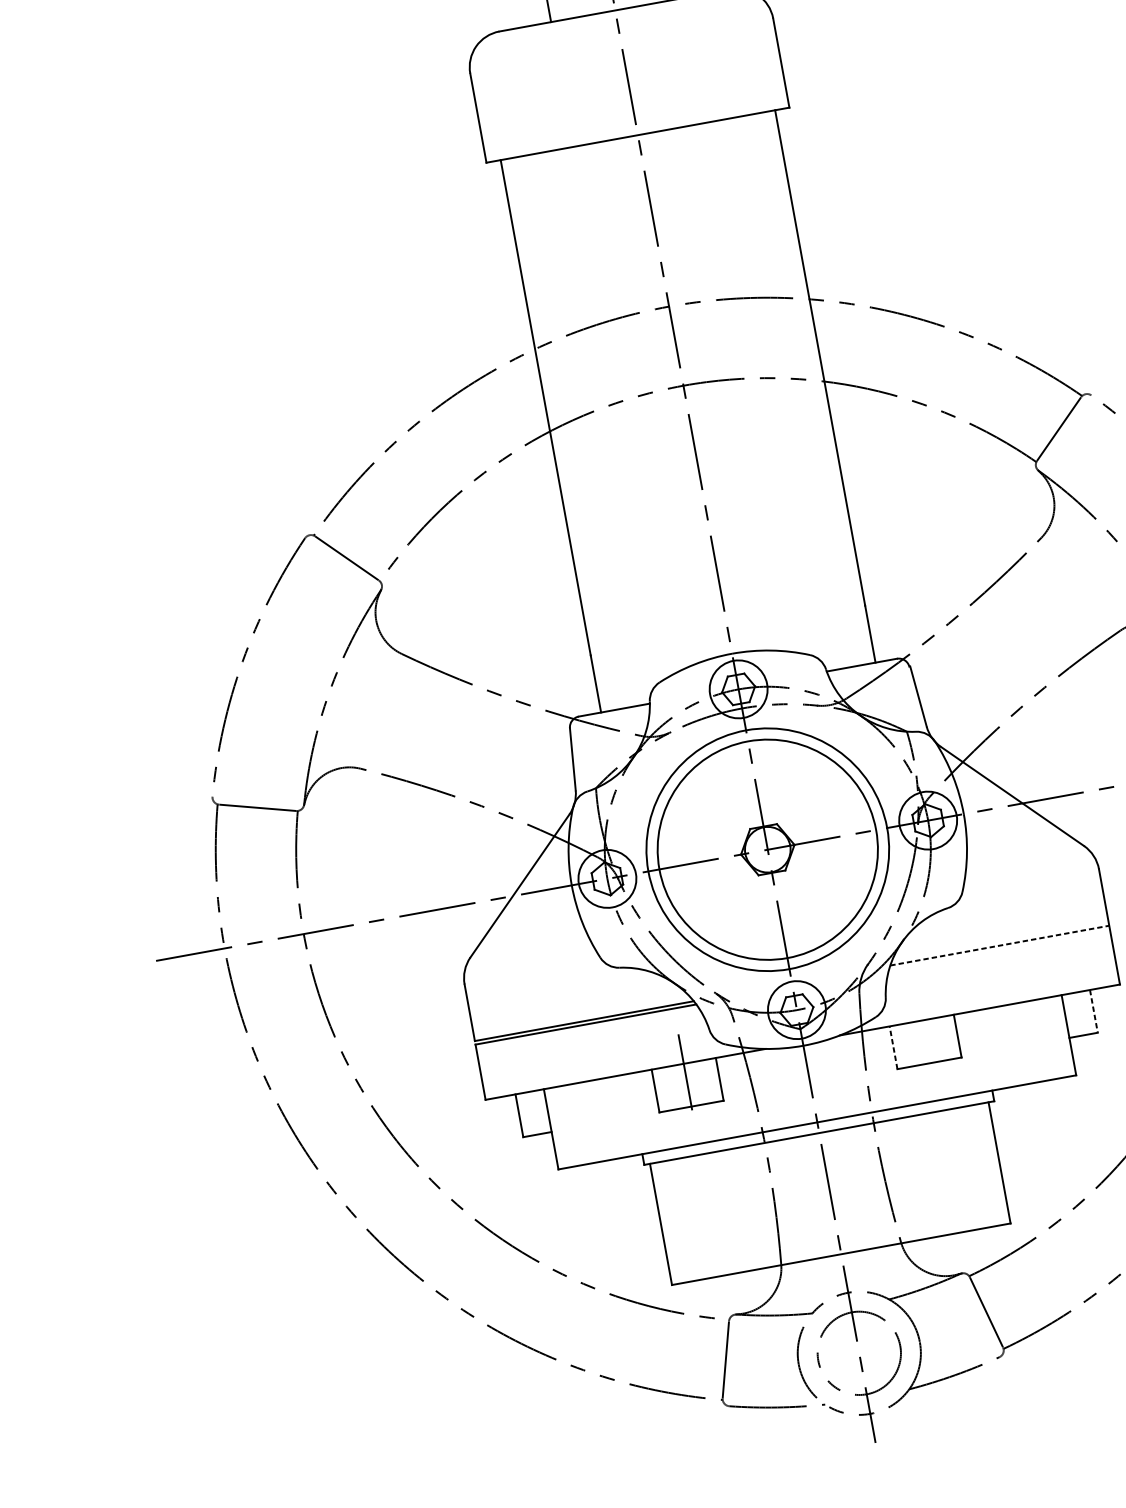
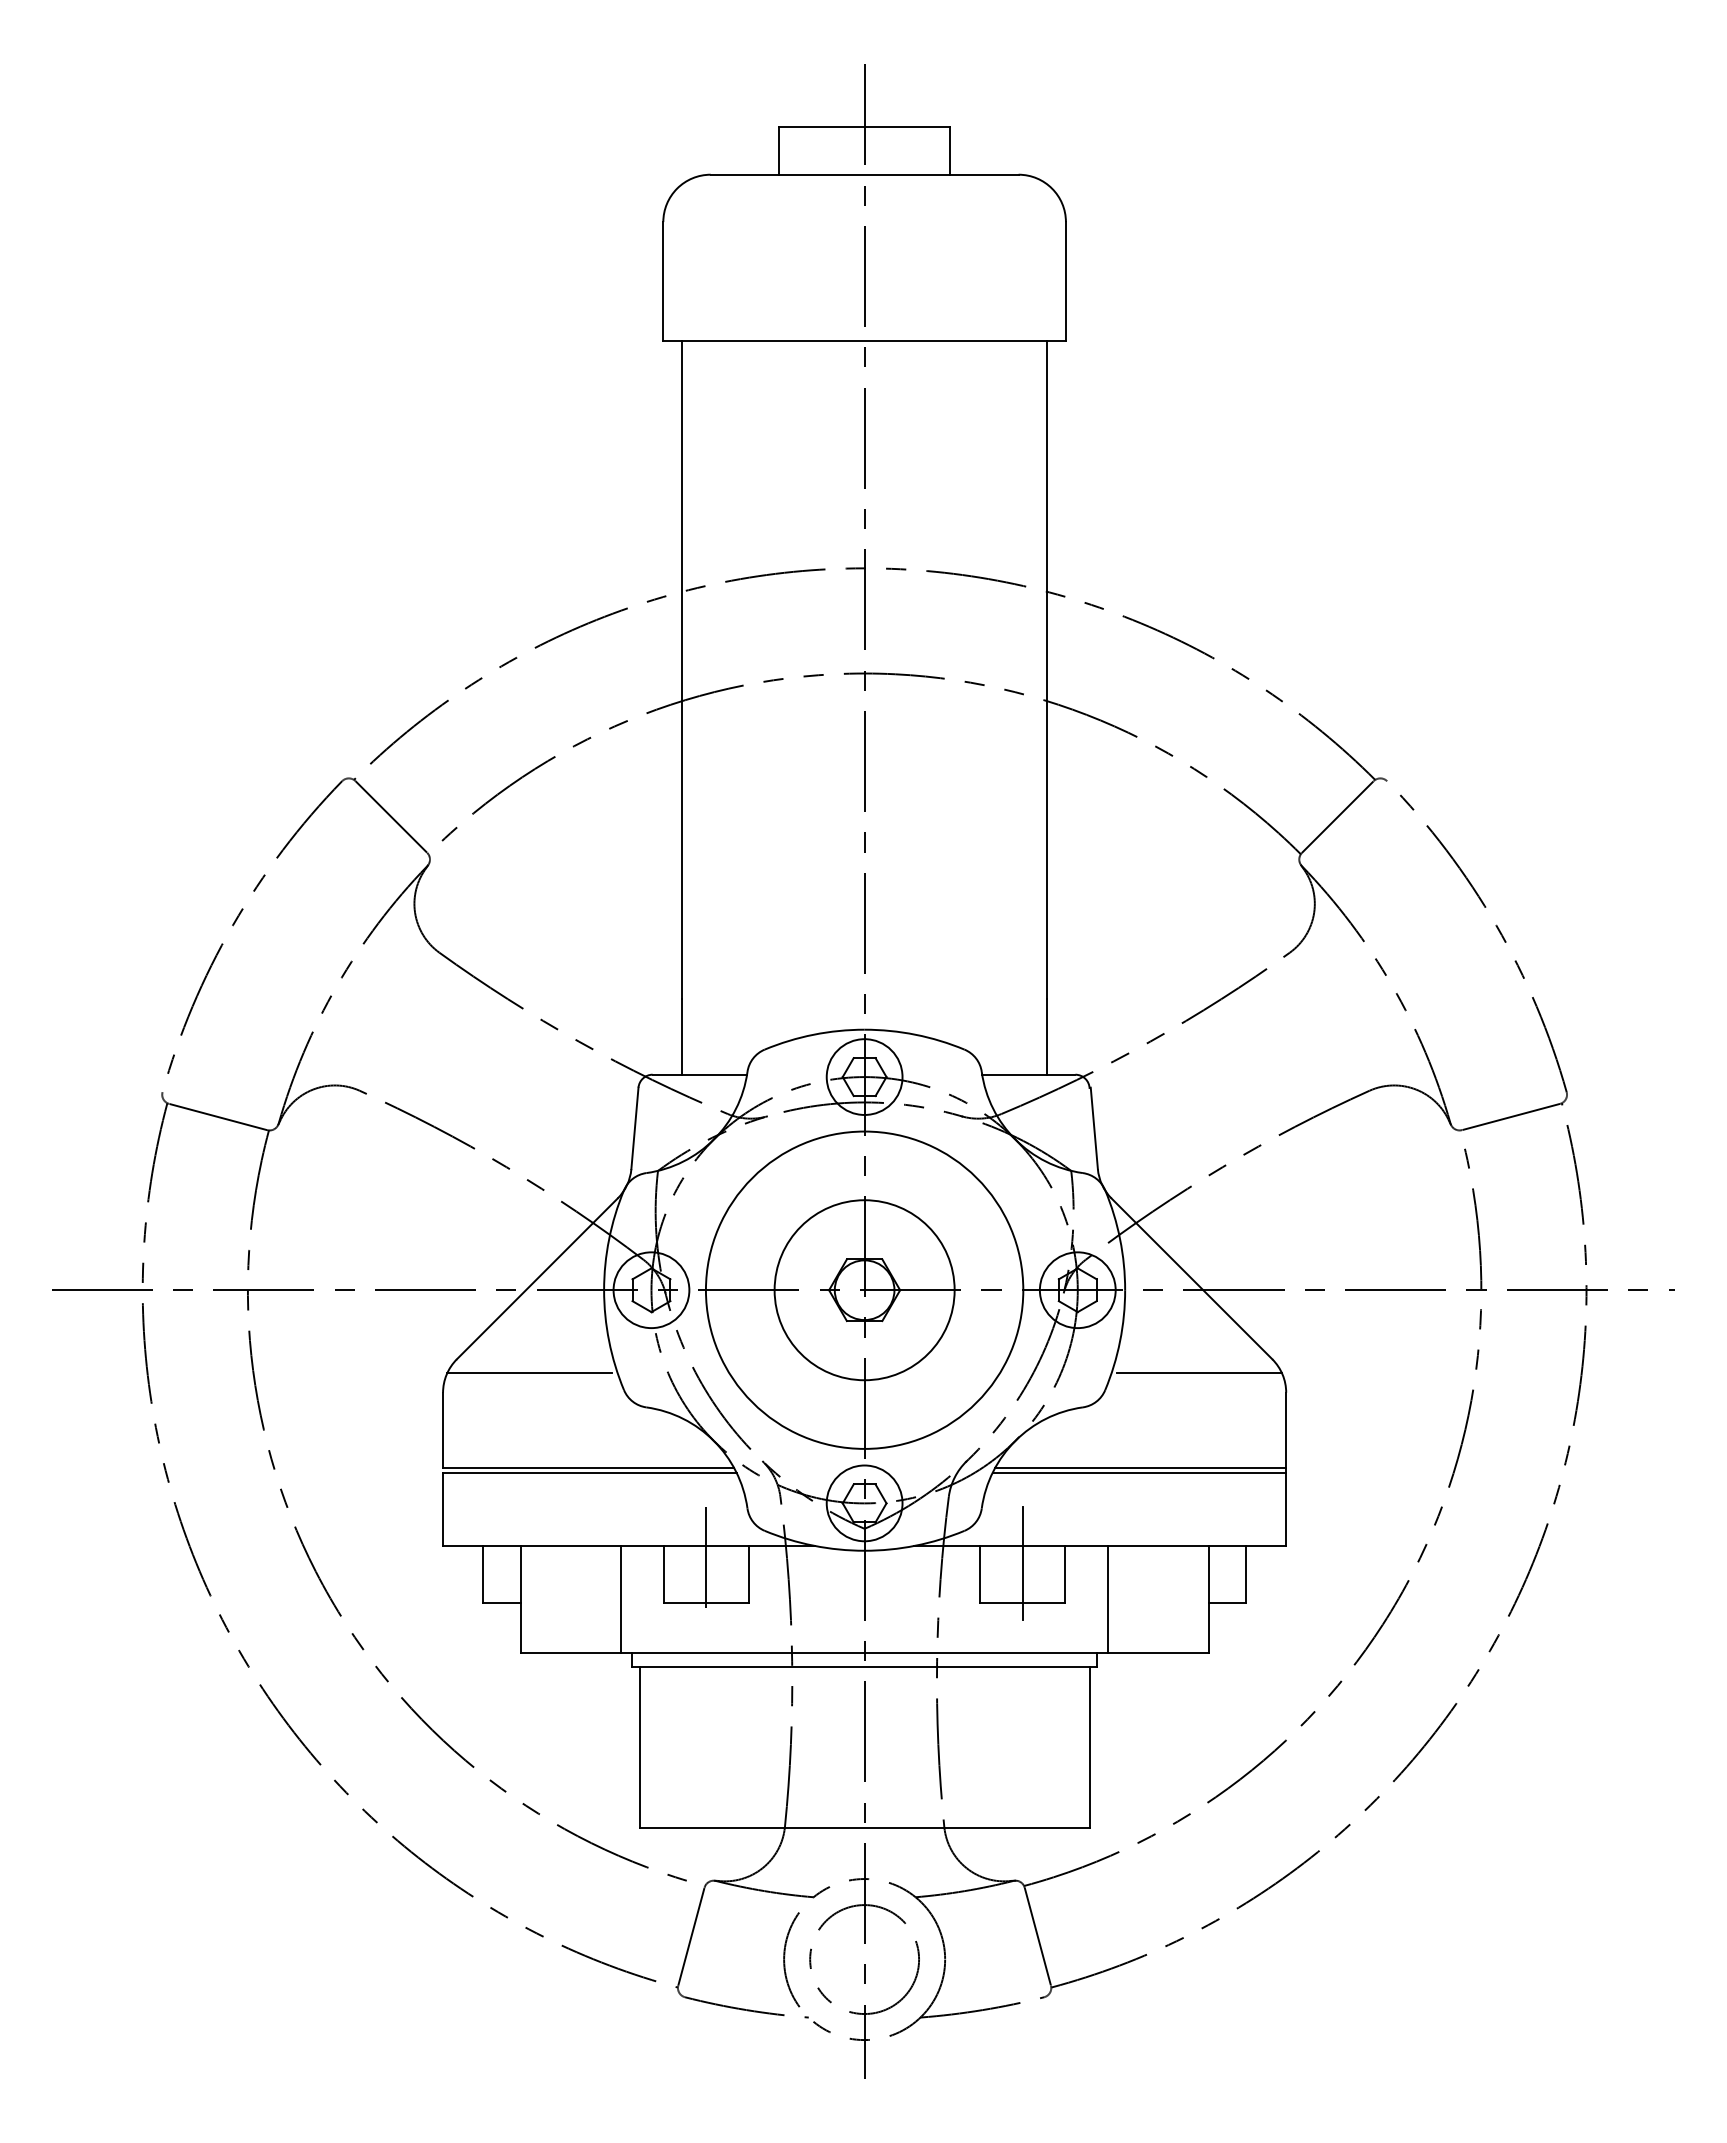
circle: (767, 849) -> (864, 1290), size x0.62
line: (1030, 866) -> (1198, 1373), added
line: (999, 945) -> (1140, 1467), dashed -> solid
line: (999, 949) -> (1139, 1472), added
line: (527, 958) -> (529, 1373), added
line: (1093, 1011) -> (1246, 1574), dashed -> solid
line: (923, 1033) -> (1022, 1563), added
line: (893, 1047) -> (980, 1573), dashed -> solid
line: (993, 1049) -> (1108, 1599), added
line: (627, 1115) -> (621, 1599), added

